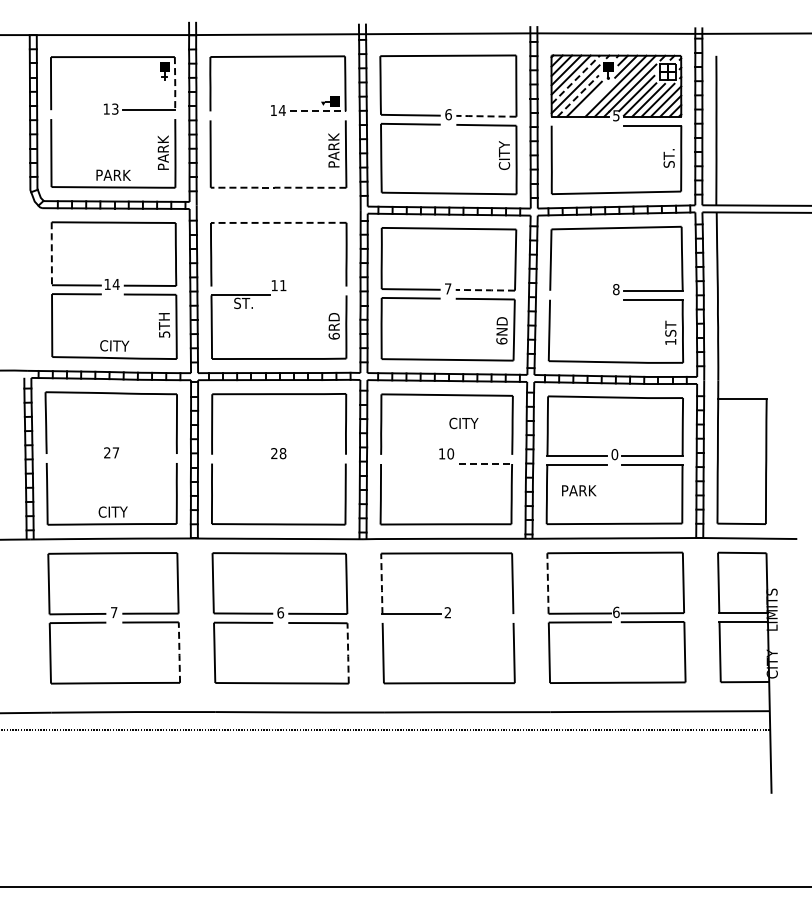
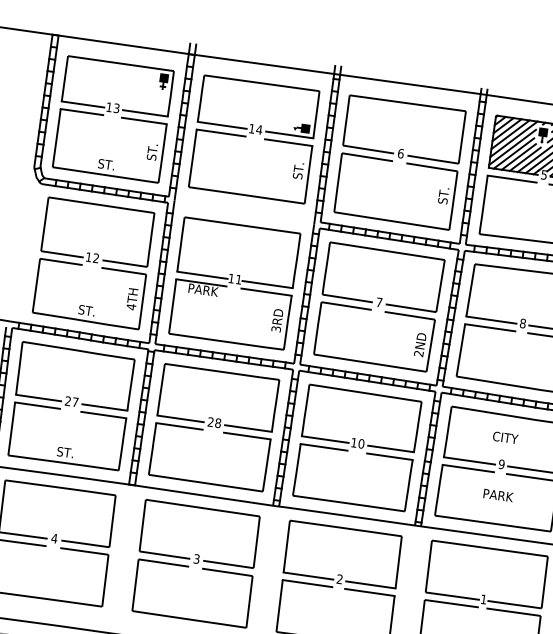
line: (576, 79) -> (514, 139), dashed -> solid
line: (175, 84) -> (171, 94), dashed -> solid
line: (578, 95) -> (514, 153), dashed -> solid
line: (591, 100) -> (524, 158), added
line: (75, 110) -> (82, 104), added
line: (238, 111) -> (221, 125), added
line: (318, 111) -> (290, 135), dashed -> solid
line: (485, 116) -> (432, 159), dashed -> solid
line: (75, 119) -> (81, 112), added
line: (148, 119) -> (143, 121), added
line: (238, 120) -> (220, 133), added
line: (317, 120) -> (288, 142), added
line: (579, 125) -> (511, 178), added
text: (333, 150) -> (298, 170), PARK -> ST.
text: (162, 152) -> (151, 151), PARK -> ST.
text: (504, 155) -> (443, 195), CITY -> ST.
text: (113, 174) -> (107, 164), PARK -> ST.
line: (276, 187) -> (244, 194), dashed -> solid
line: (277, 222) -> (241, 225), dashed -> solid
line: (51, 253) -> (44, 224), dashed -> solid
text: (115, 283) -> (95, 257), 14 -> 12
line: (240, 286) -> (202, 275), added
line: (316, 286) -> (267, 284), added
line: (484, 290) -> (410, 308), dashed -> solid
line: (579, 290) -> (491, 319), added
line: (316, 295) -> (266, 292), added
line: (579, 299) -> (490, 327), added
text: (244, 303) -> (203, 290), ST. -> PARK
text: (164, 334) -> (131, 306), 5TH -> 4TH
text: (333, 335) -> (275, 328), 6RD -> 3RD
text: (501, 340) -> (418, 353), 6ND -> 2ND
text: (114, 345) -> (87, 310), CITY -> ST.
text: (463, 423) -> (505, 437), moved
line: (72, 454) -> (38, 398), added
line: (150, 454) -> (104, 407), added
line: (239, 454) -> (180, 418), added
line: (318, 454) -> (248, 428), added
line: (408, 454) -> (325, 439), added
line: (485, 454) -> (391, 448), added
text: (614, 454) -> (501, 464), 0 -> 9
line: (72, 462) -> (37, 405), added
line: (150, 462) -> (103, 414), added
line: (239, 463) -> (179, 426), added
line: (318, 463) -> (247, 436), added
line: (408, 464) -> (324, 447), added
line: (485, 464) -> (389, 457), dashed -> solid
text: (579, 490) -> (498, 495), moved
text: (112, 511) -> (65, 451), CITY -> ST.
line: (548, 584) -> (429, 567), dashed -> solid
line: (381, 585) -> (286, 547), dashed -> solid
text: (616, 611) -> (484, 598), 6 -> 1
text: (113, 612) -> (53, 538), 7 -> 4
text: (280, 612) -> (196, 558), 6 -> 3
line: (484, 614) -> (370, 585), added
line: (411, 622) -> (307, 583), added
line: (484, 622) -> (369, 592), added
line: (179, 651) -> (105, 579), dashed -> solid
line: (348, 653) -> (249, 602), dashed -> solid

